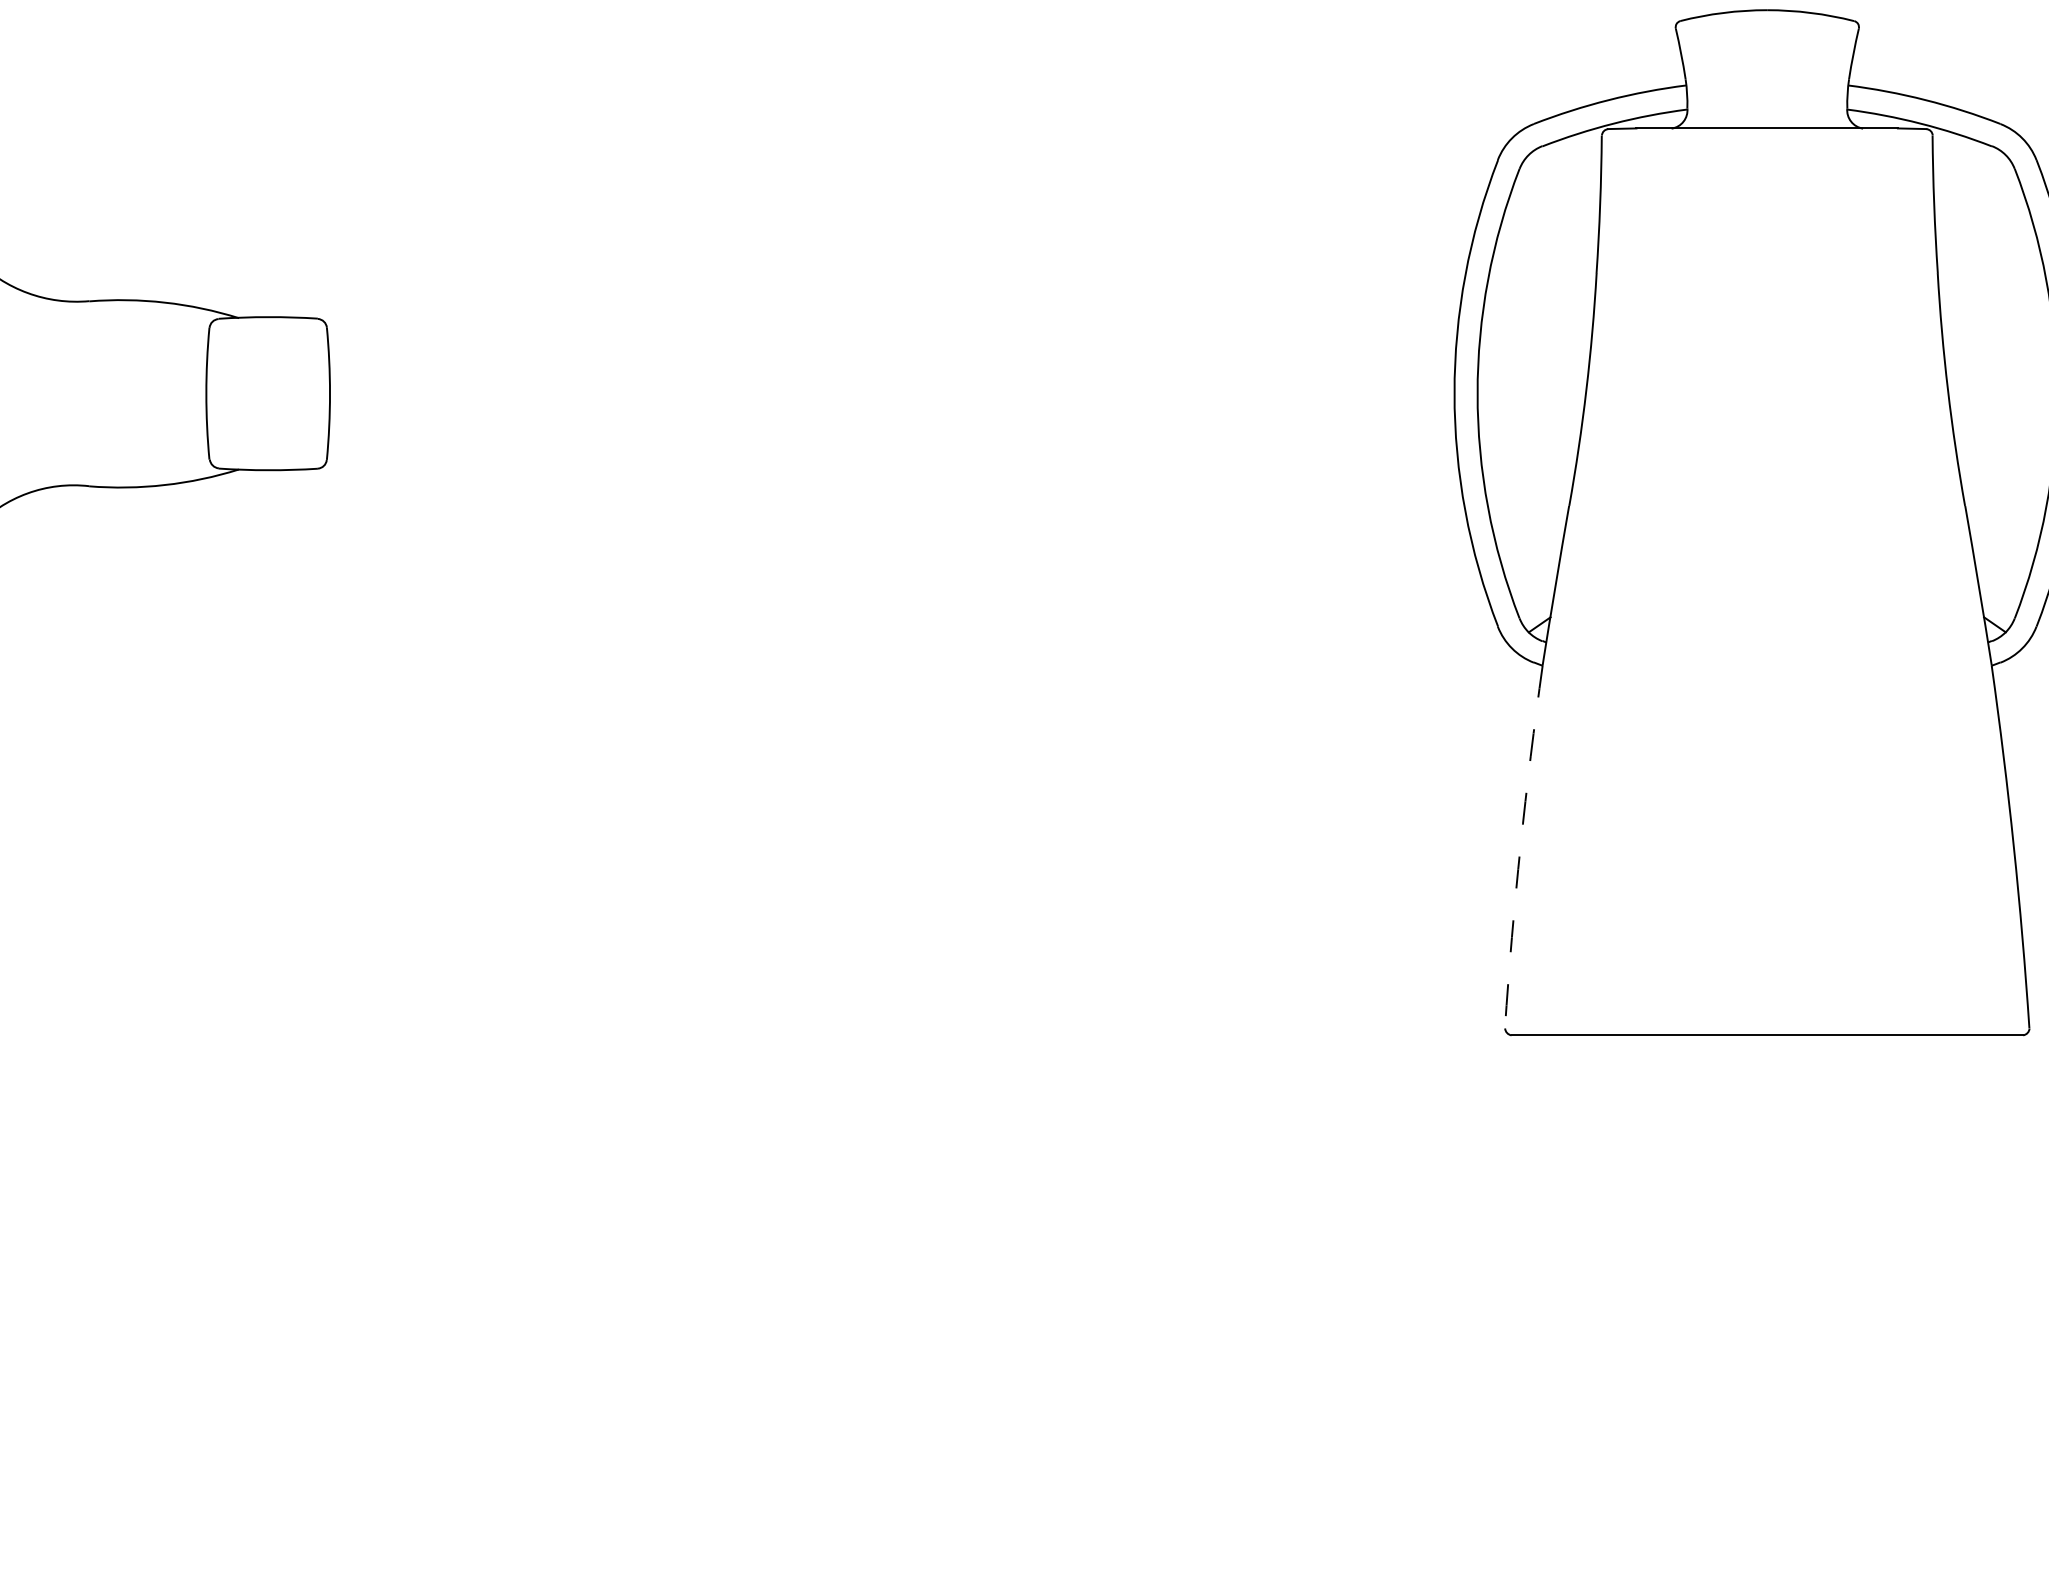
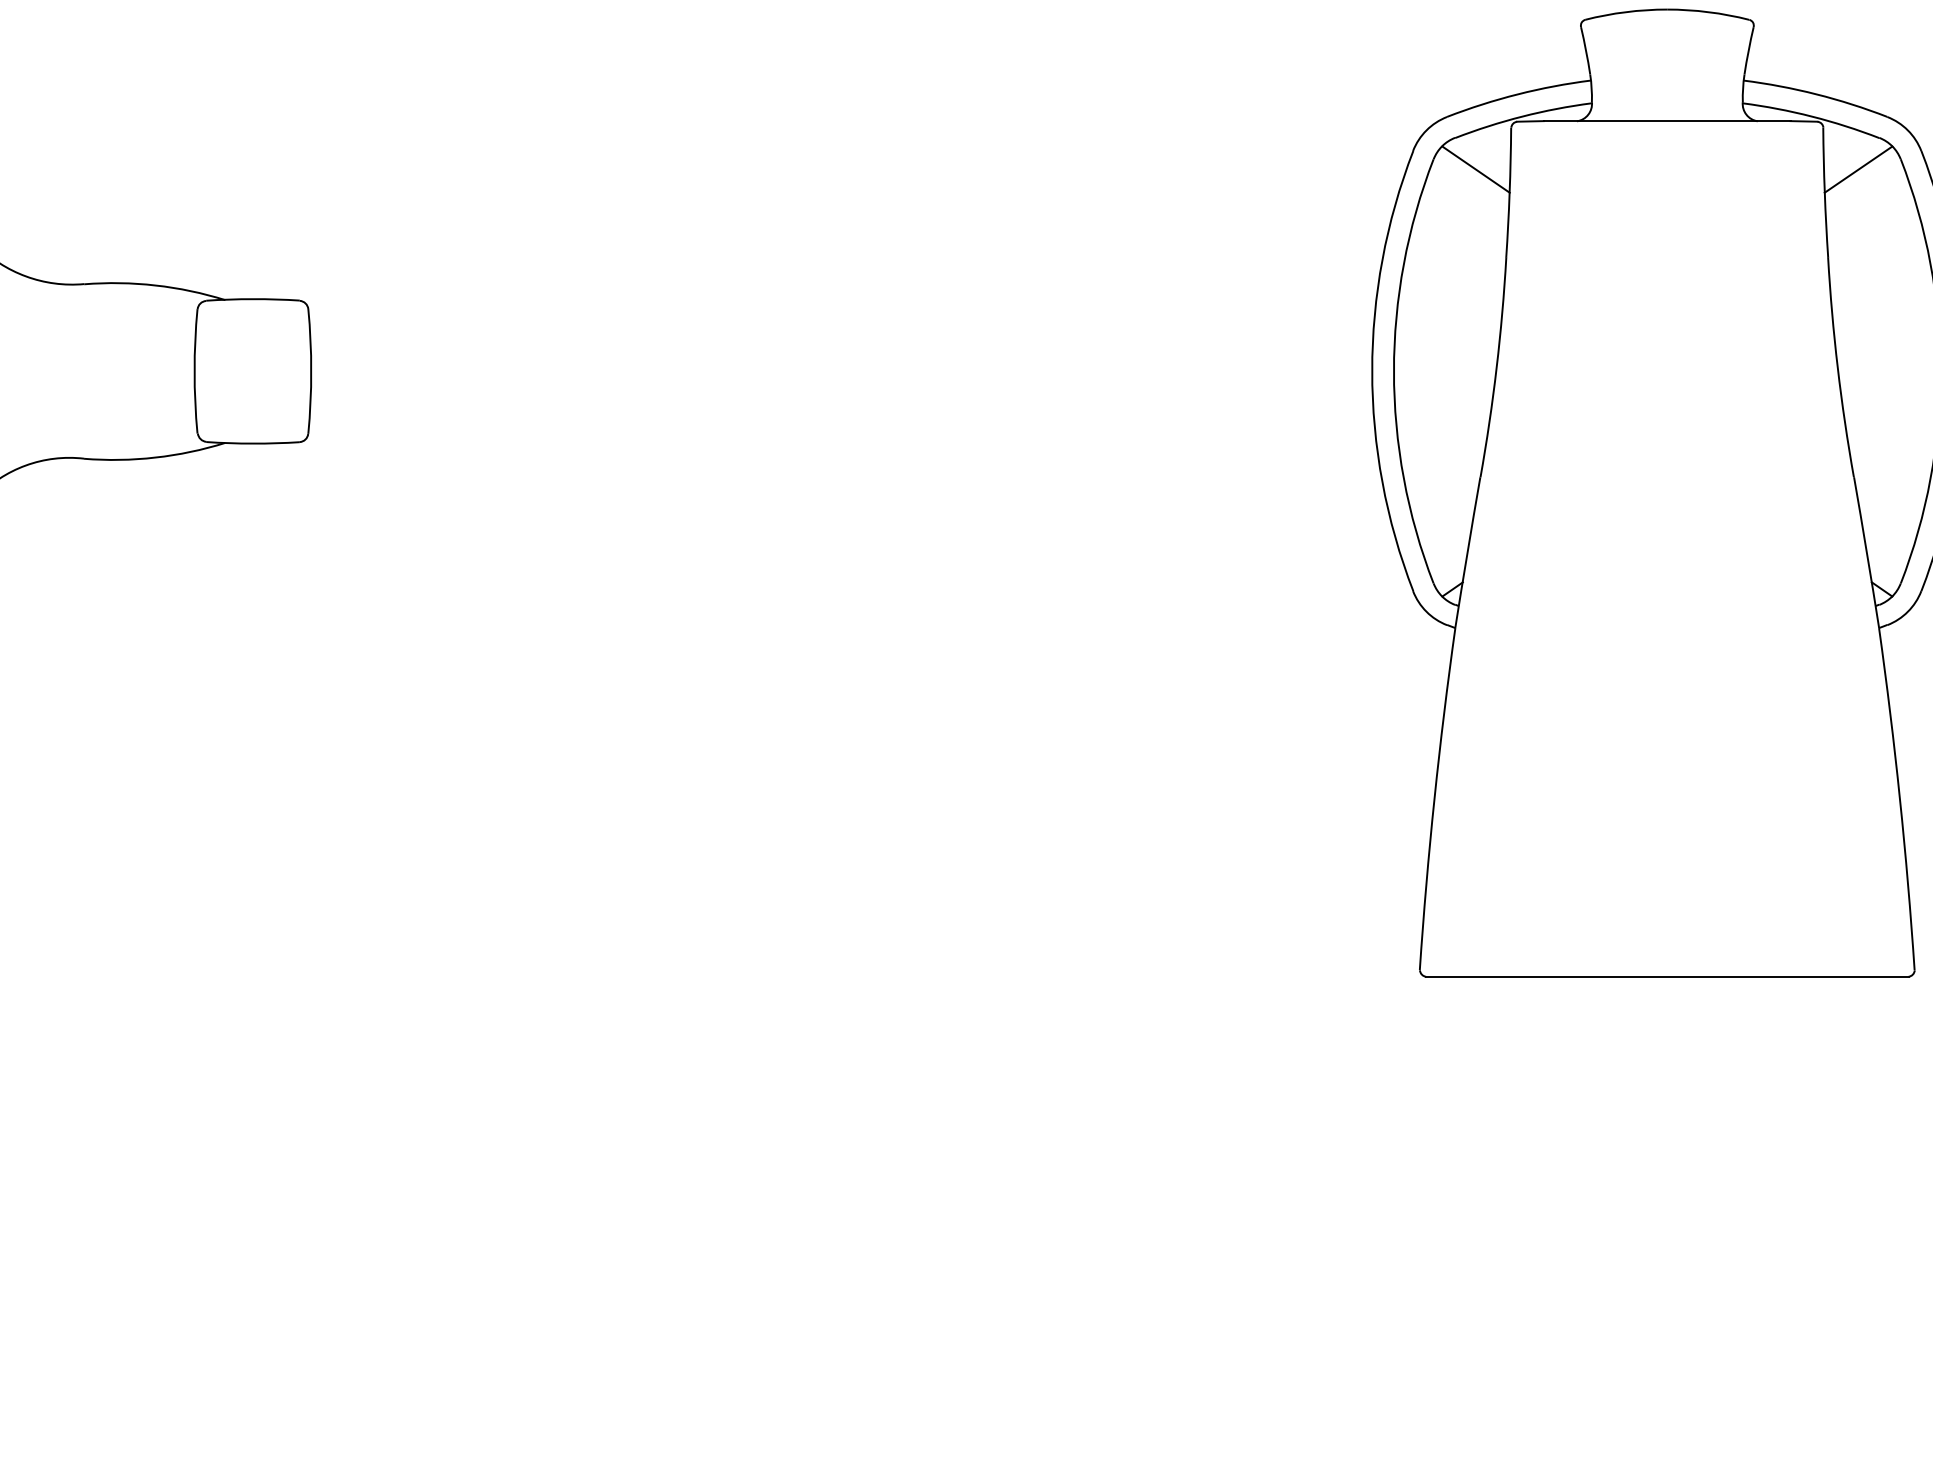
line: (1563, 179) -> (1475, 169), added
line: (1969, 179) -> (1858, 169), added
arc: (1520, 846) -> (1434, 798), dashed -> solid

